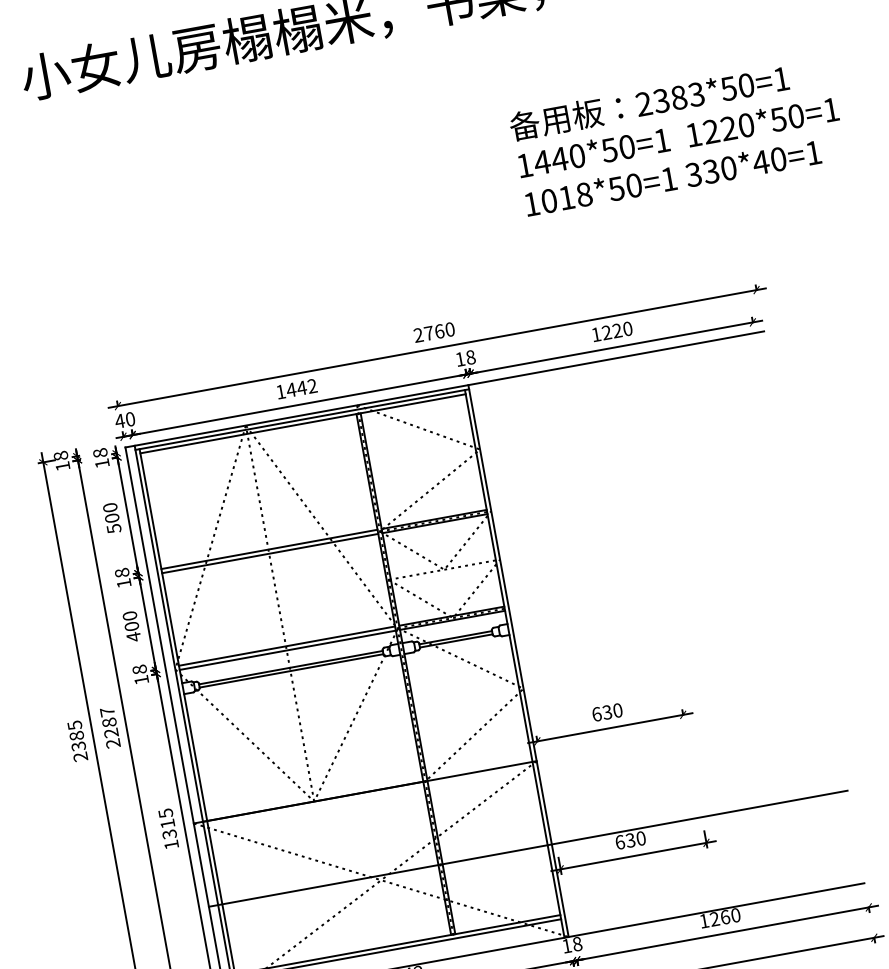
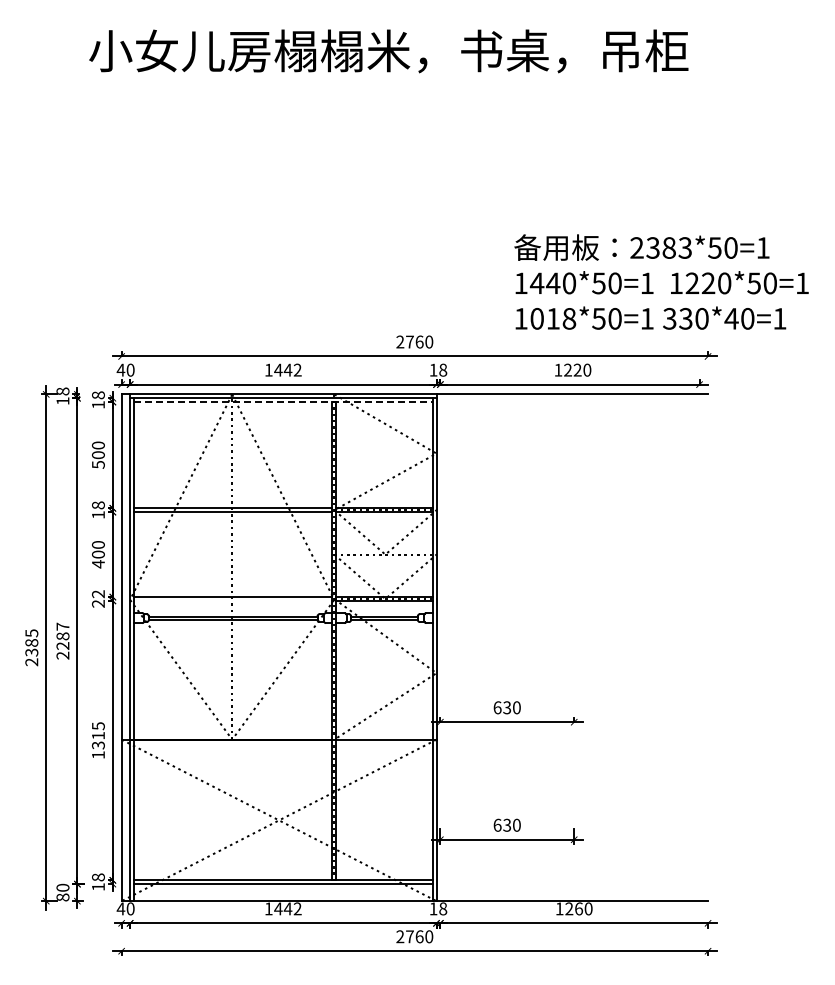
text: (677, 135) -> (661, 281), moved
line: (303, 424) -> (283, 402), solid -> dashed
line: (286, 649) -> (232, 600), removed
text: (139, 674) -> (97, 598), 18 -> 22
line: (527, 849) -> (414, 816), removed

